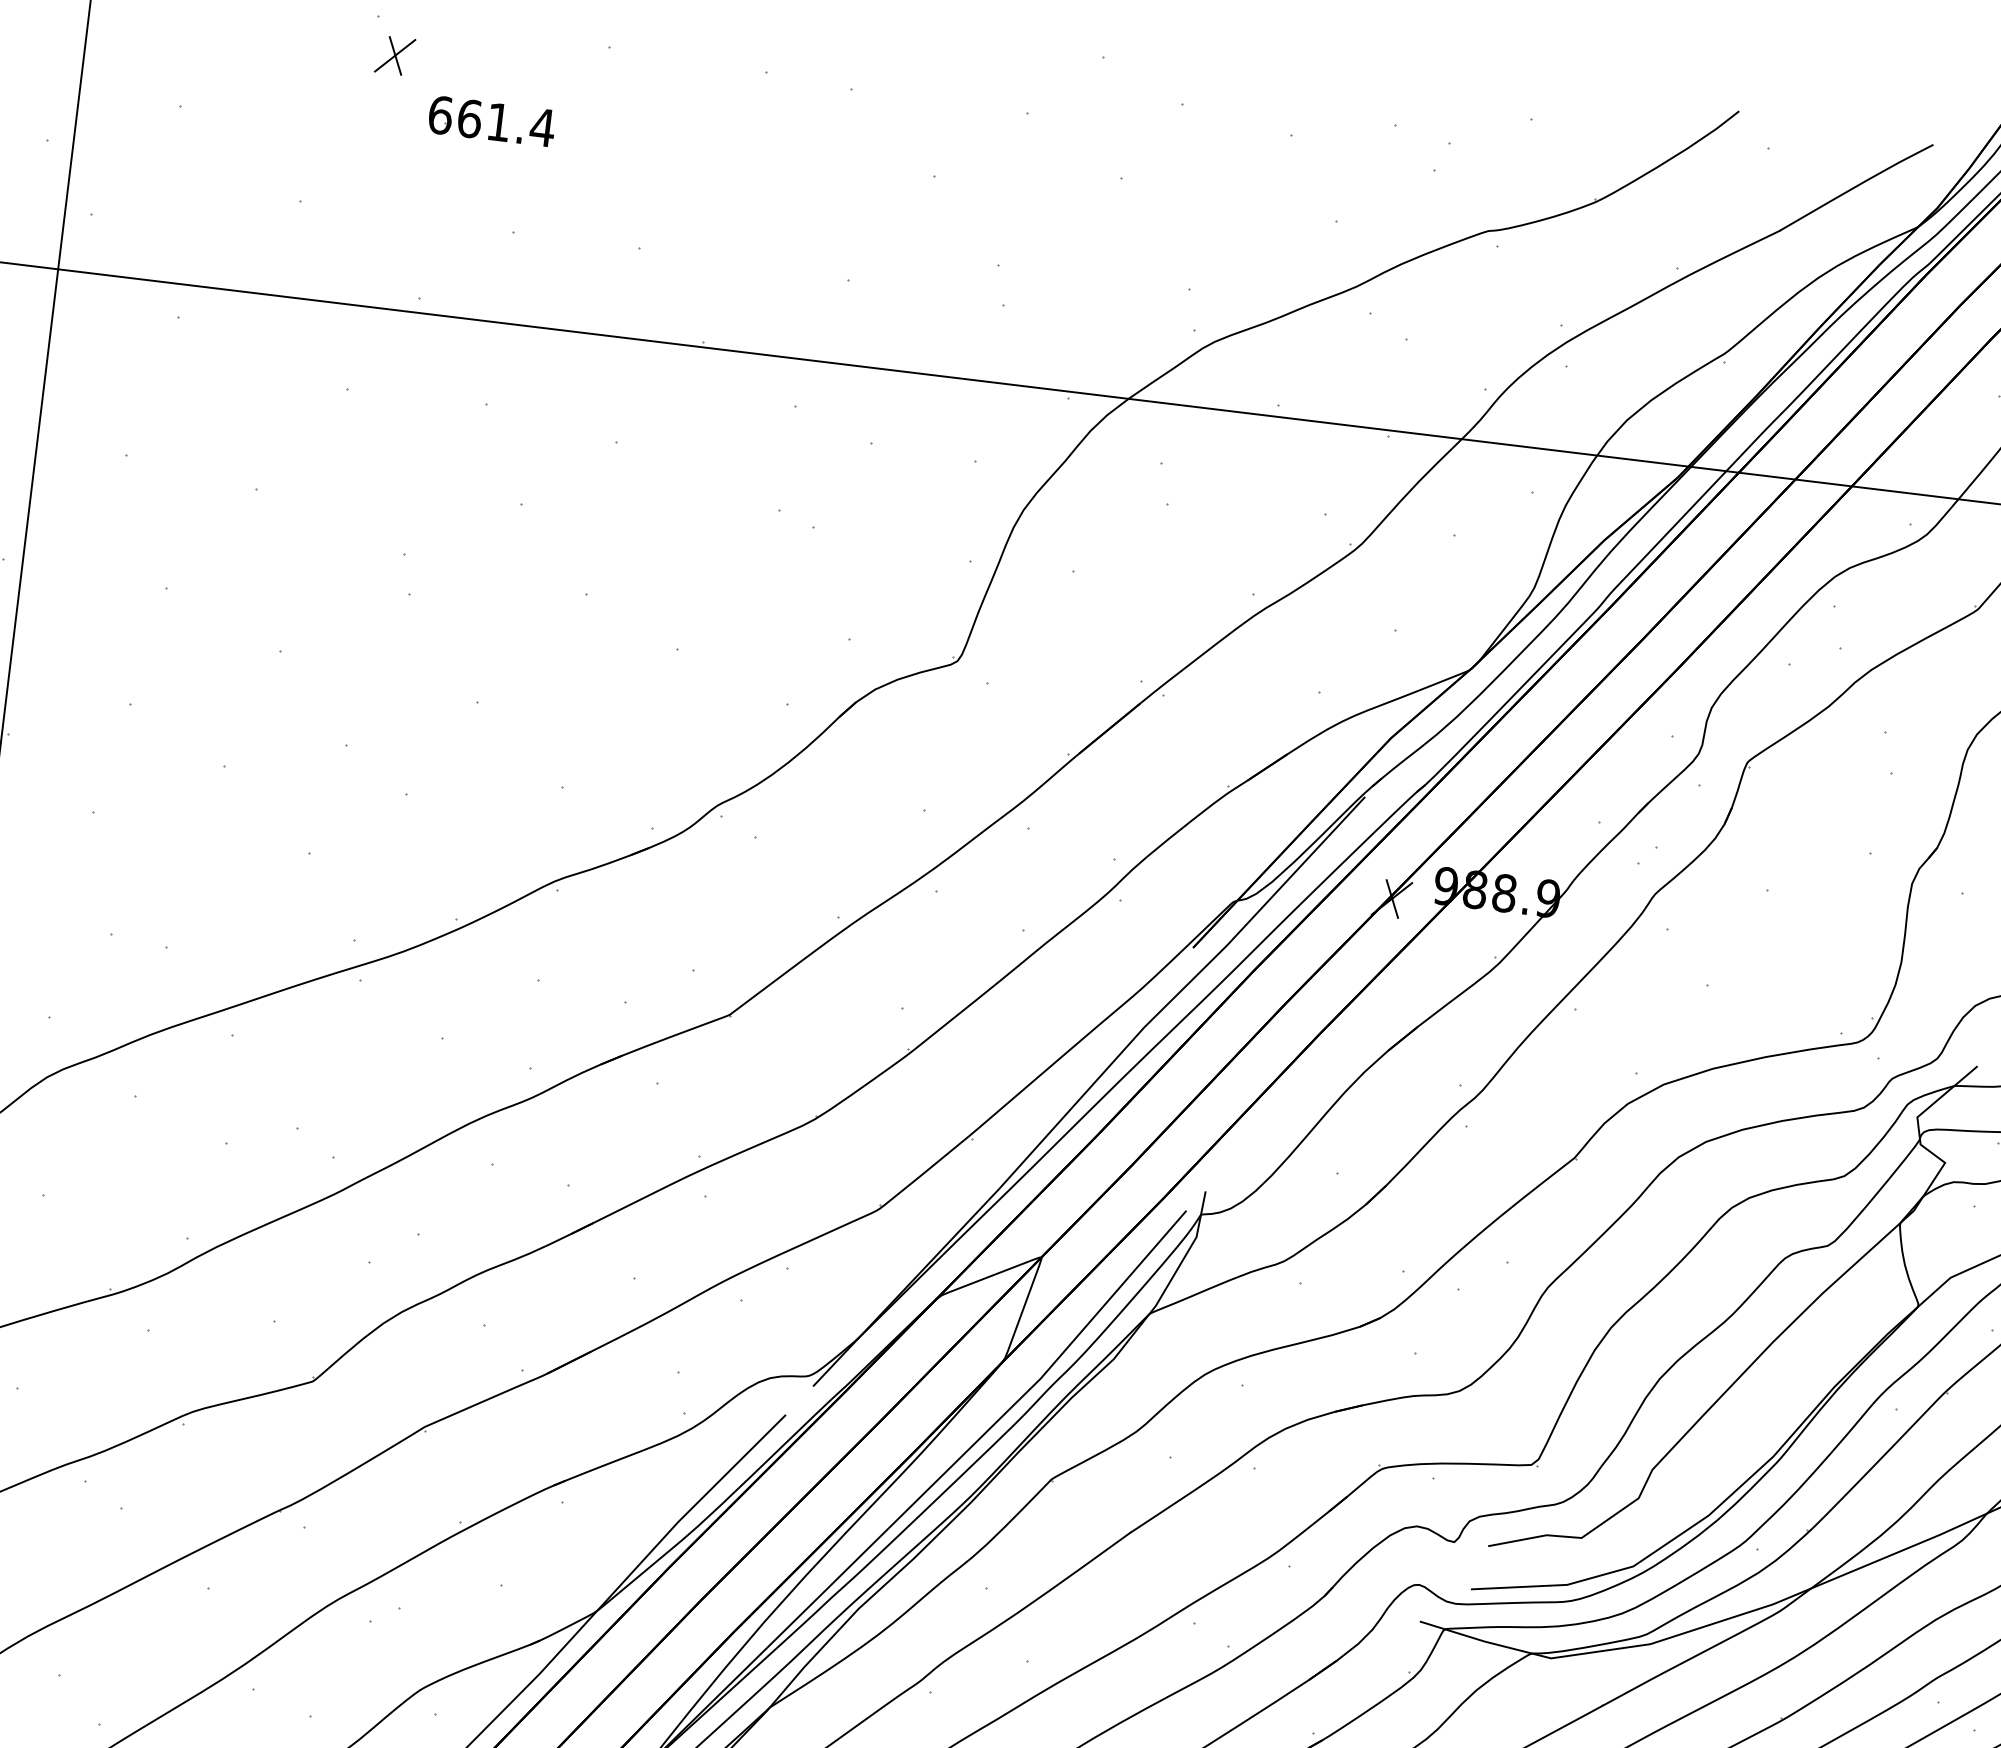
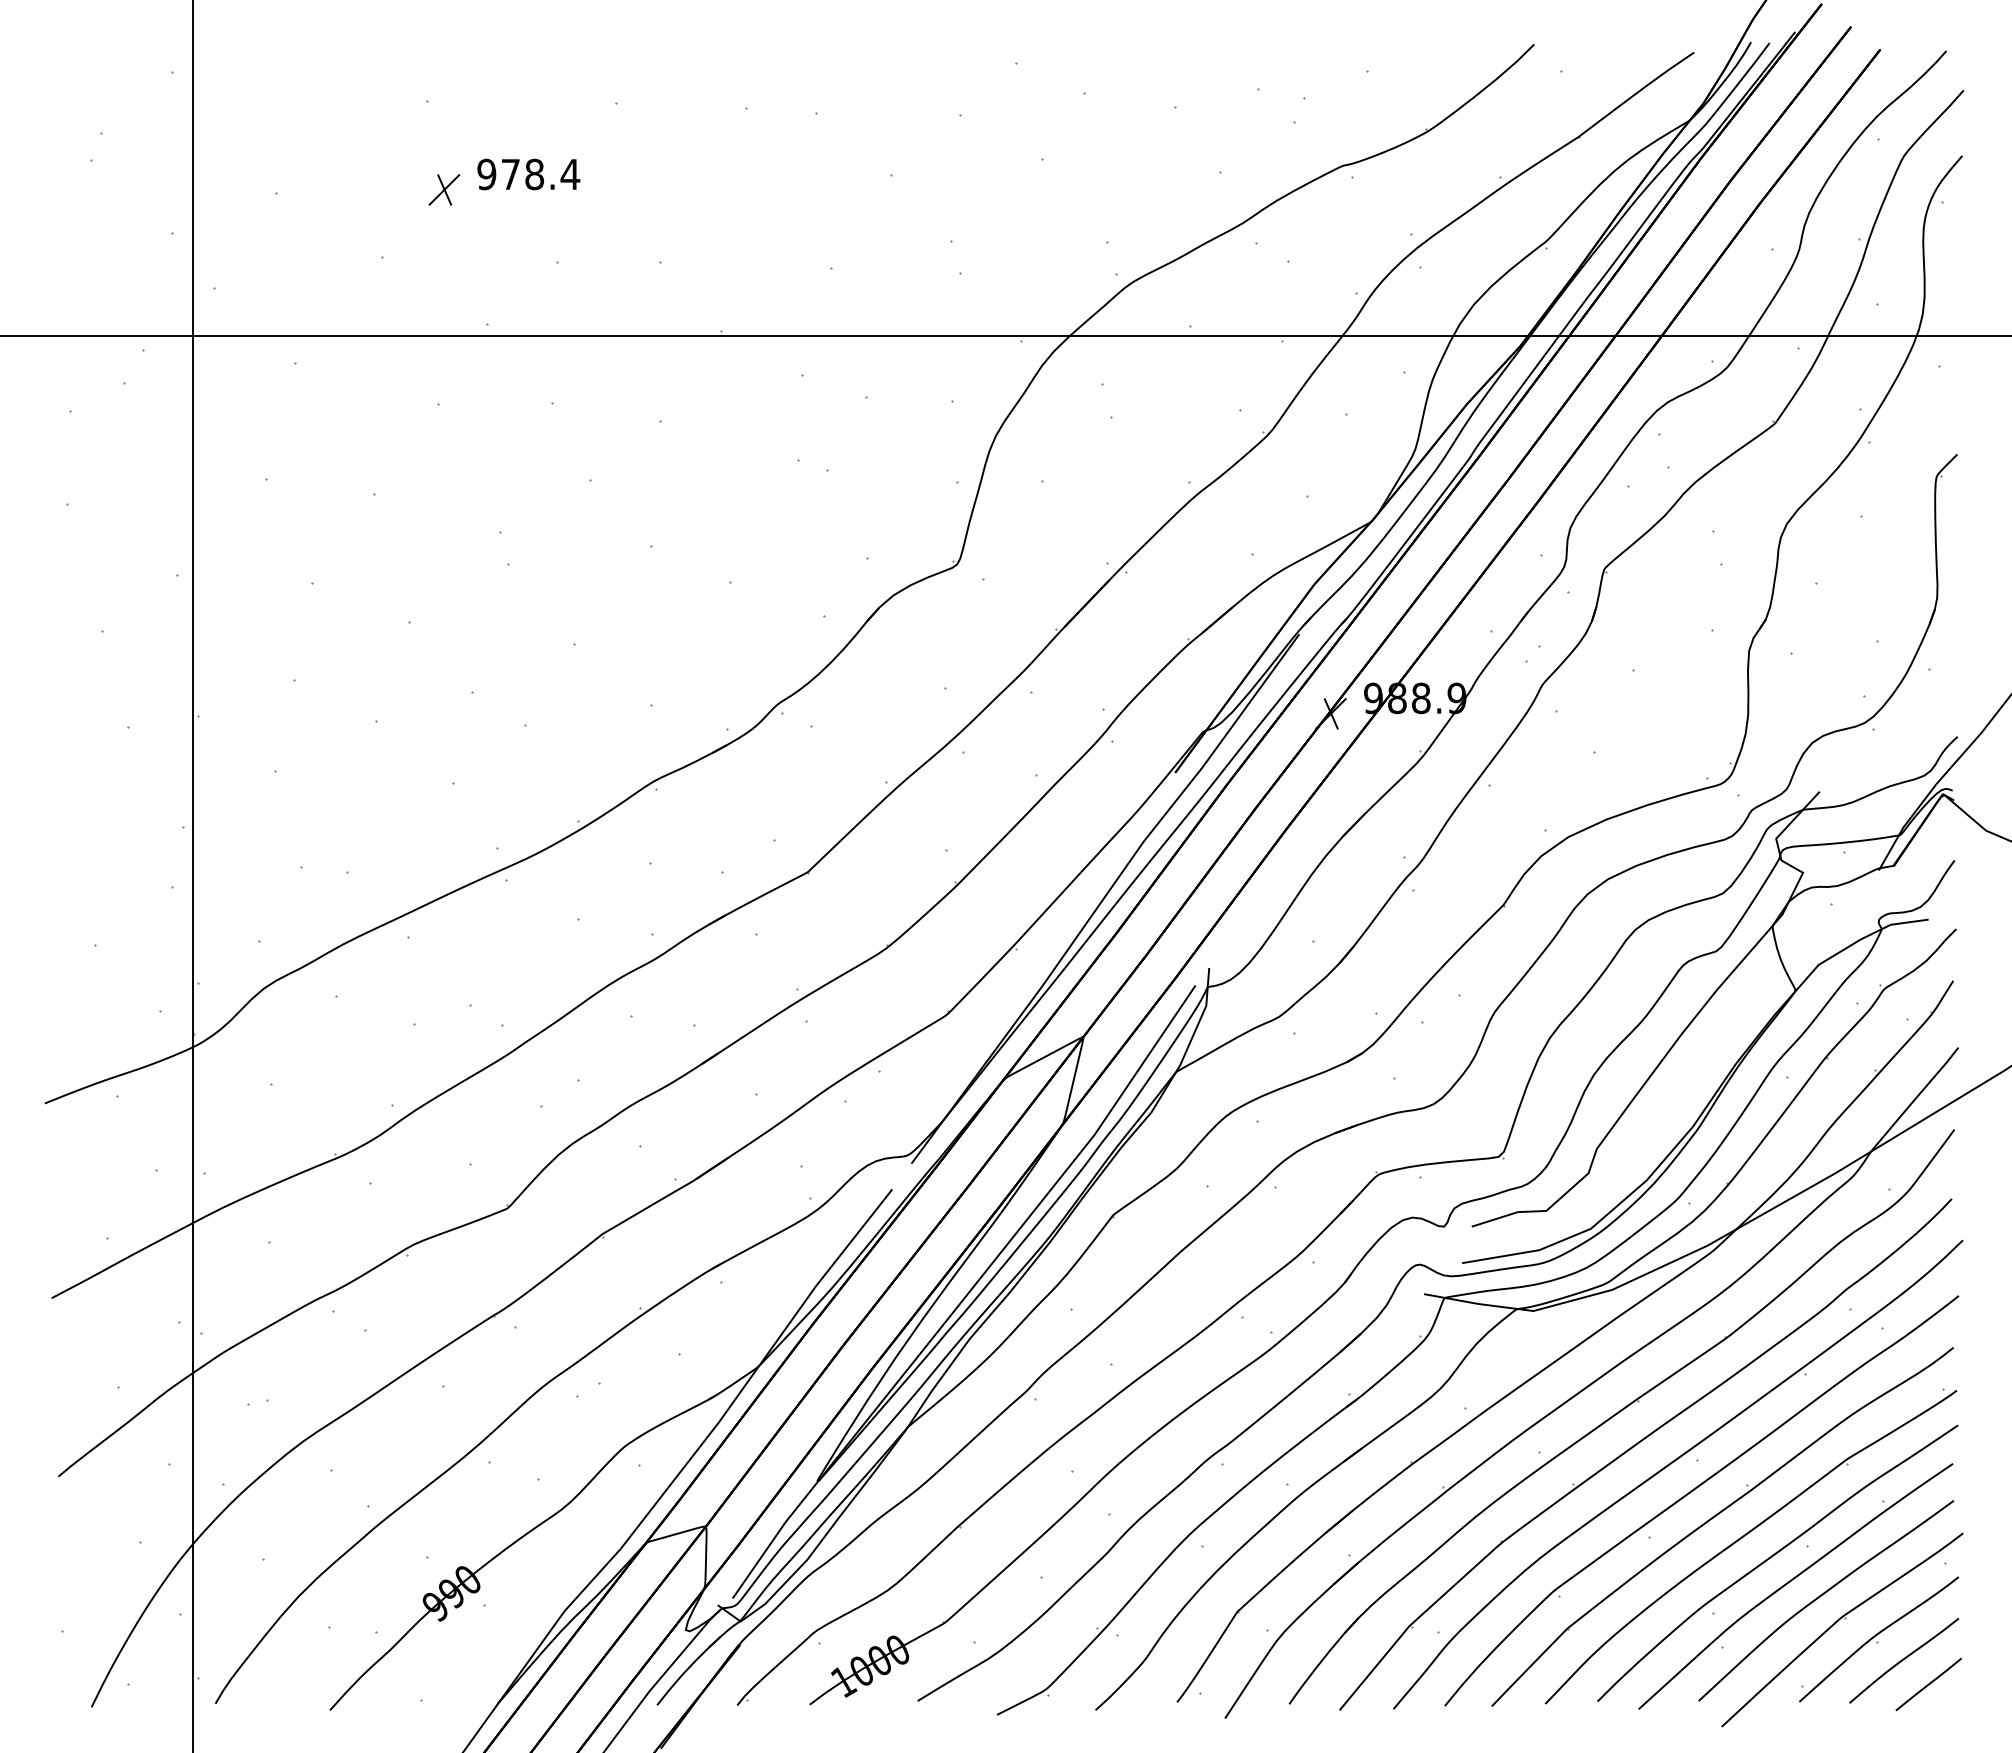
part: (395, 55) -> (444, 189), moved
text: (469, 118) -> (510, 174), 661.4 -> 978.4

